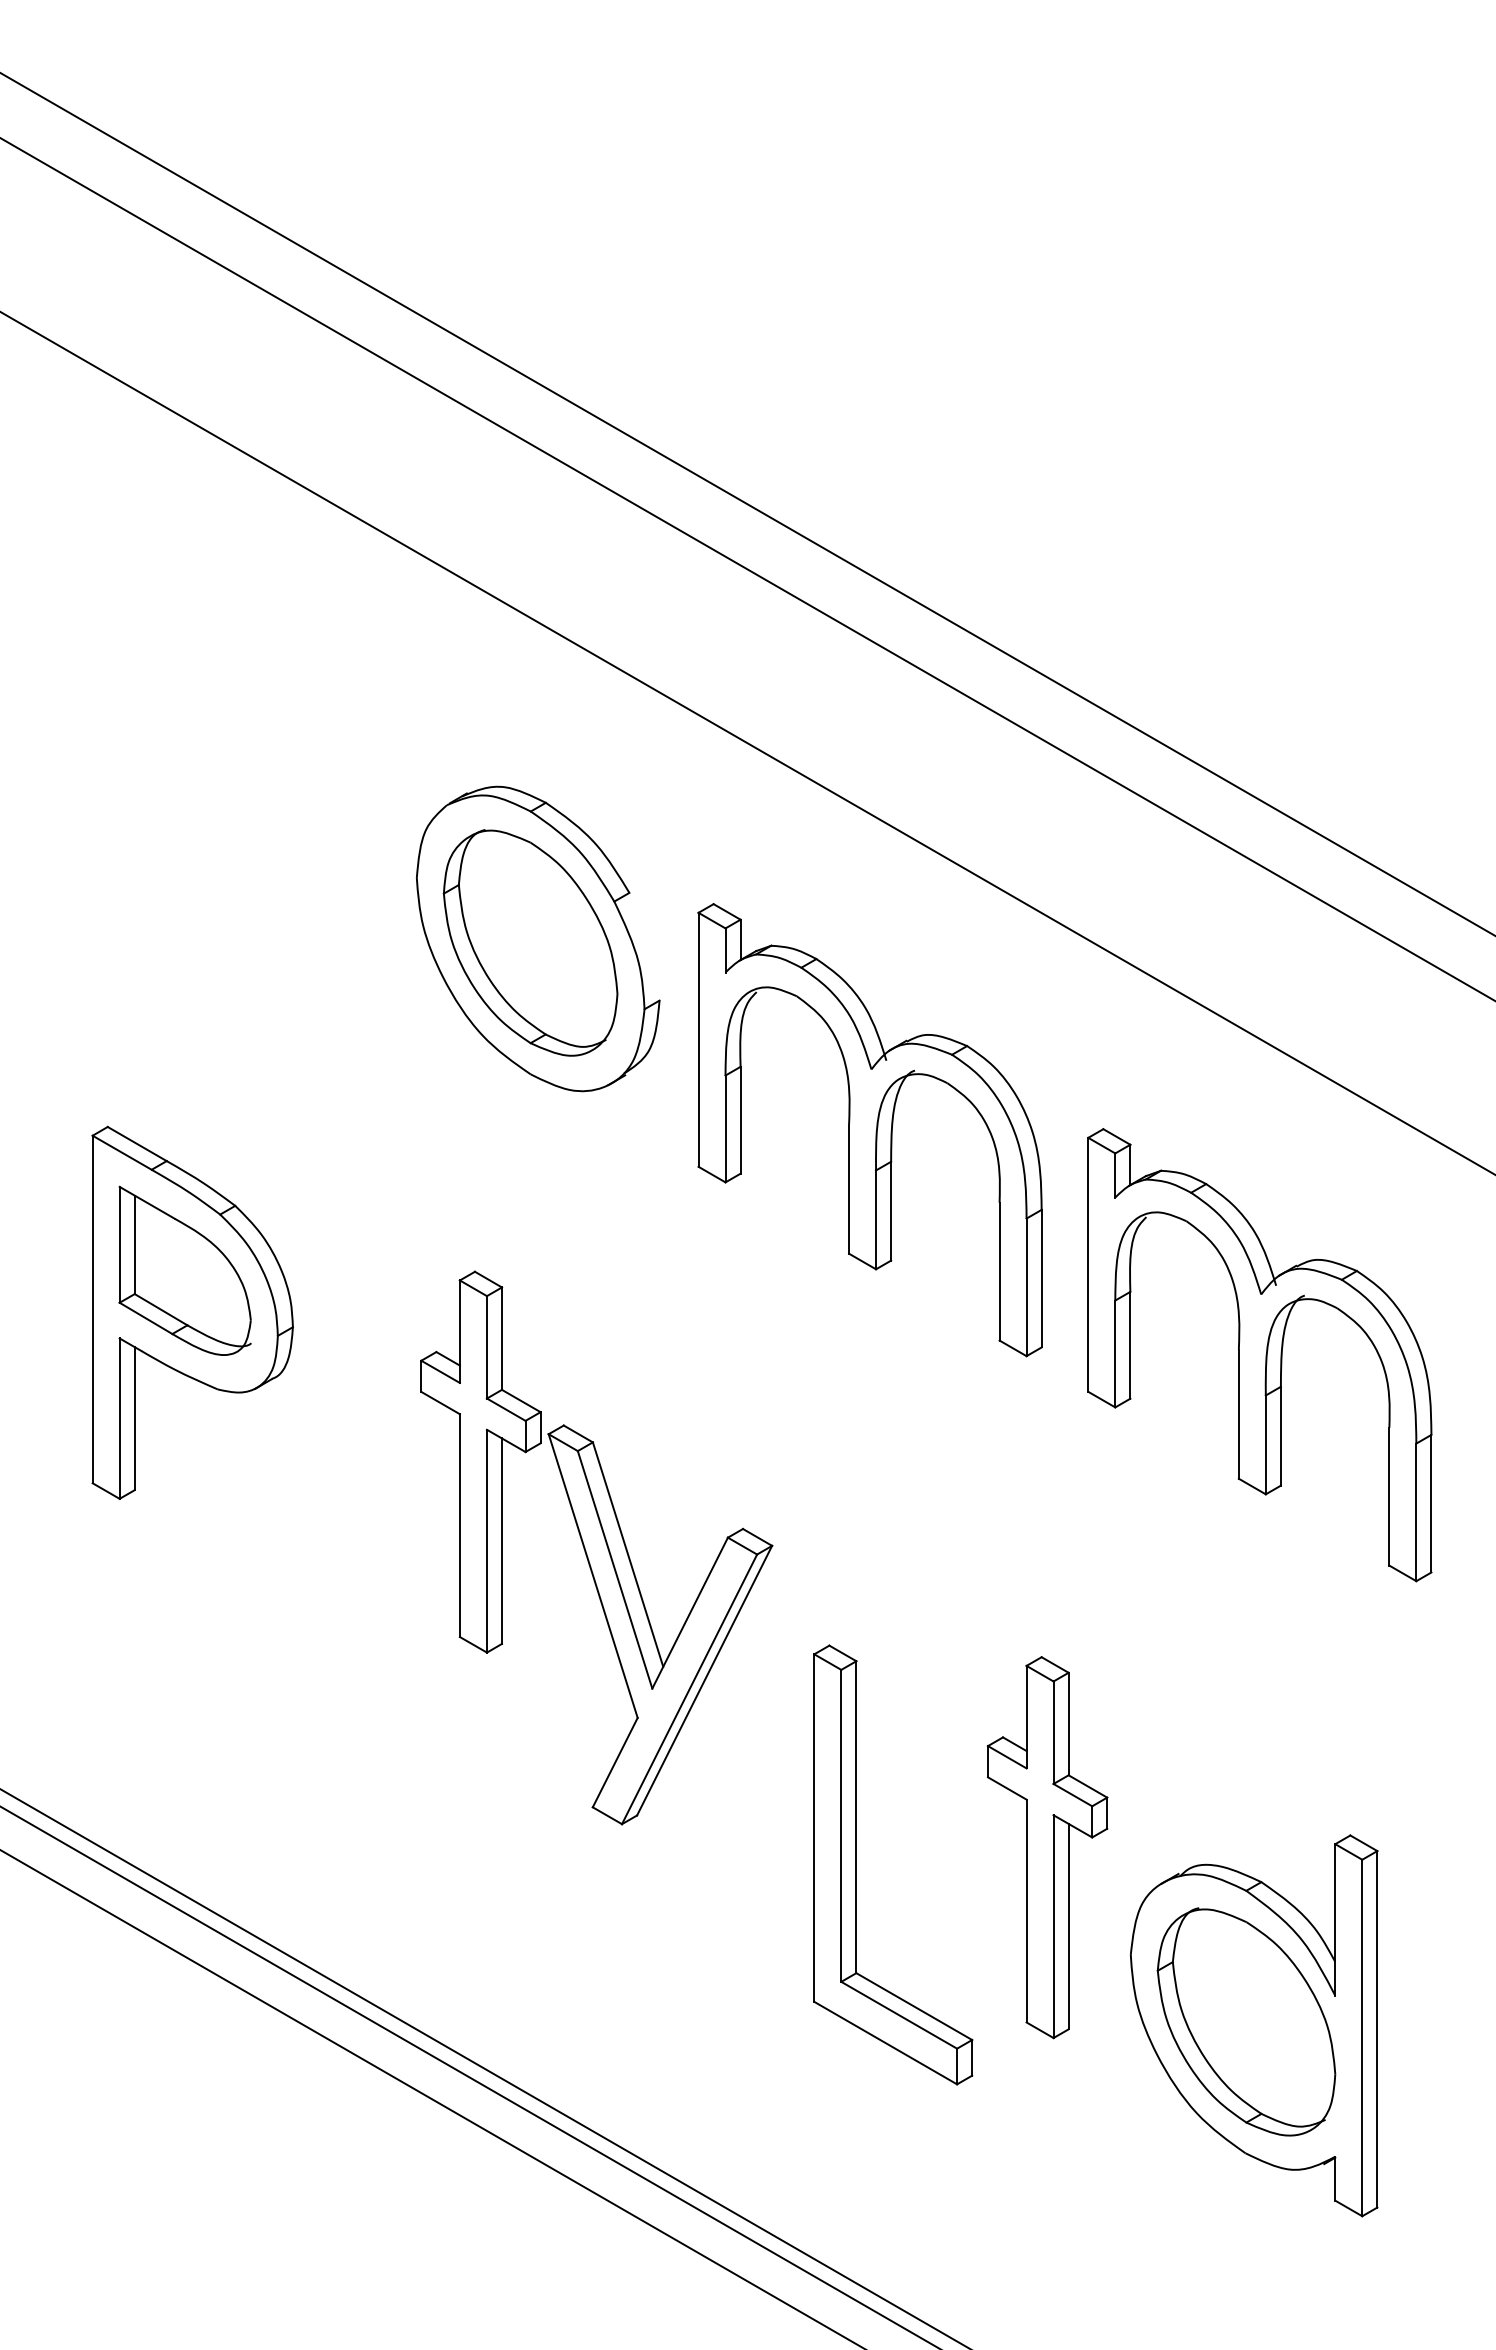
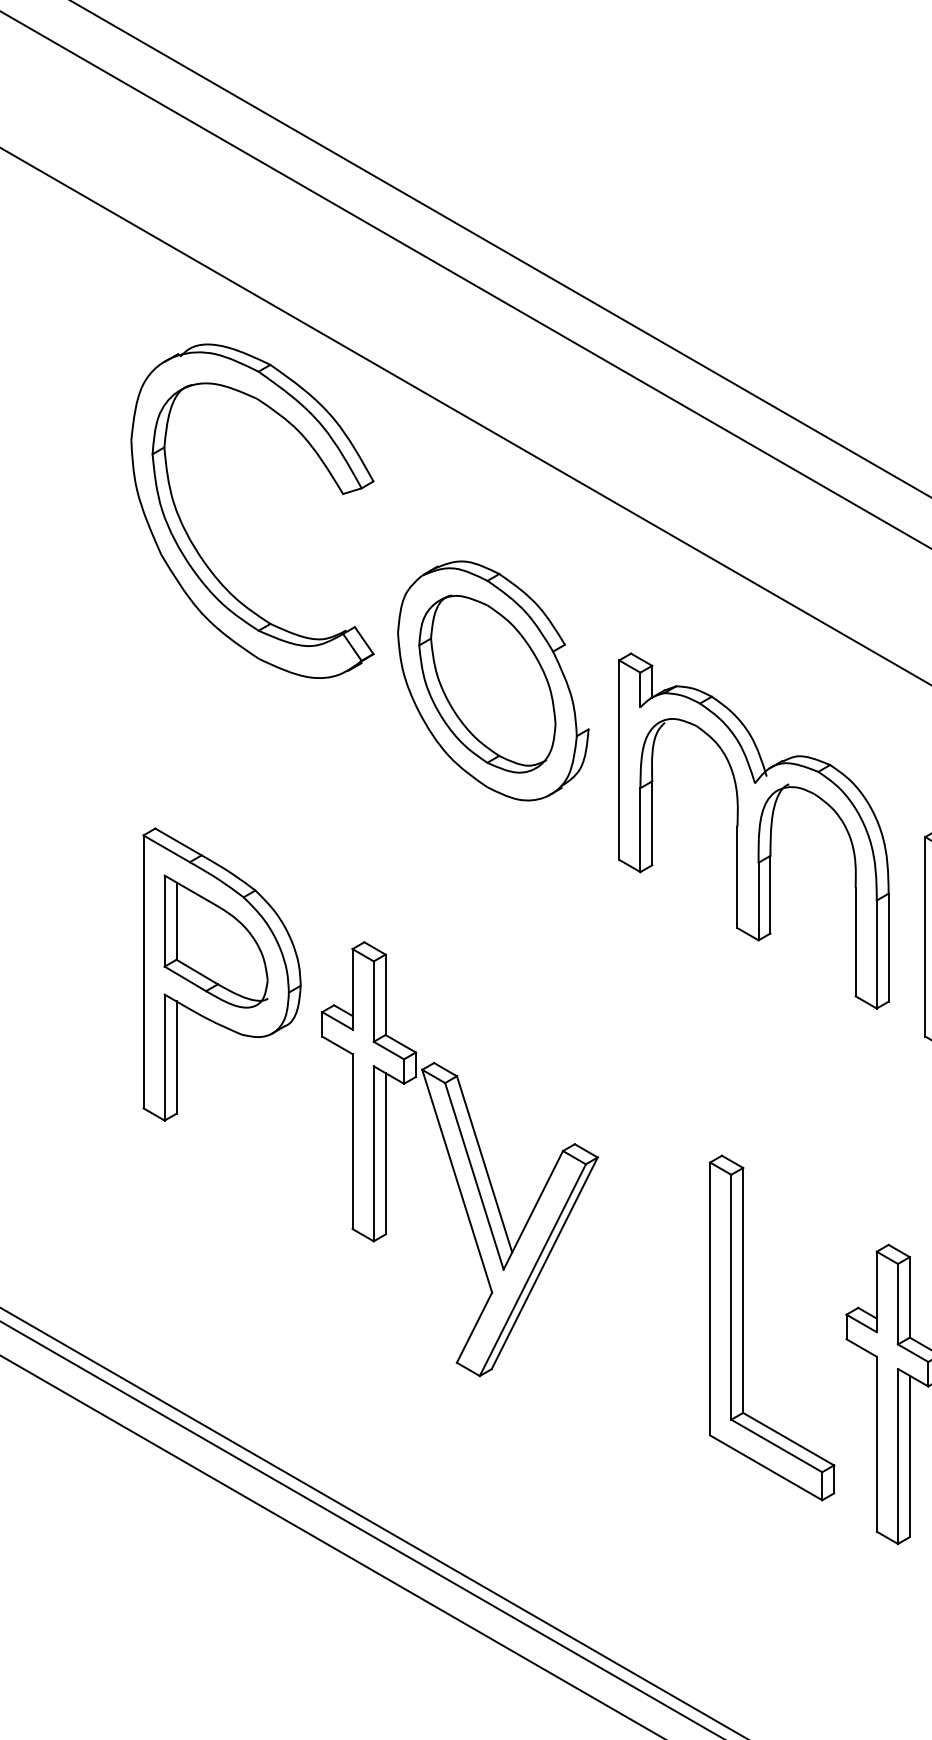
part: (158, 767) -> (195, 546), added
part: (596, 1547) -> (459, 1158), moved
part: (856, 1864) -> (743, 1327), moved

